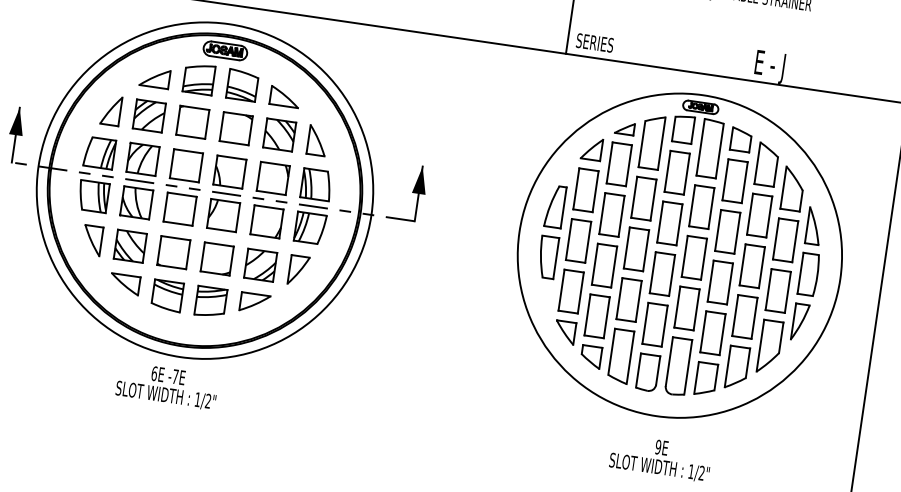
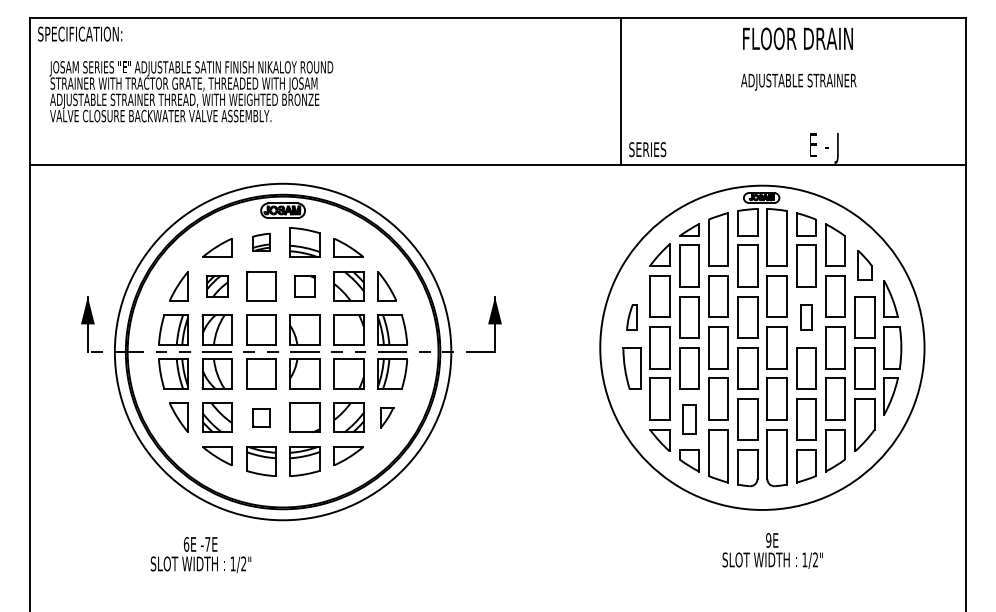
part: (199, 79) -> (261, 242), size x0.6
part: (149, 116) -> (217, 286), size x0.7
part: (235, 128) -> (304, 286), size x0.7
part: (792, 188) -> (864, 265), size x0.7
part: (554, 206) -> (631, 317), size x0.6
part: (727, 232) -> (806, 317), size x0.6
part: (174, 252) -> (261, 417), size x0.6
part: (297, 270) -> (386, 417), size x0.7
part: (597, 316) -> (689, 419), size x0.7
text: (166, 385) -> (200, 554), moved

